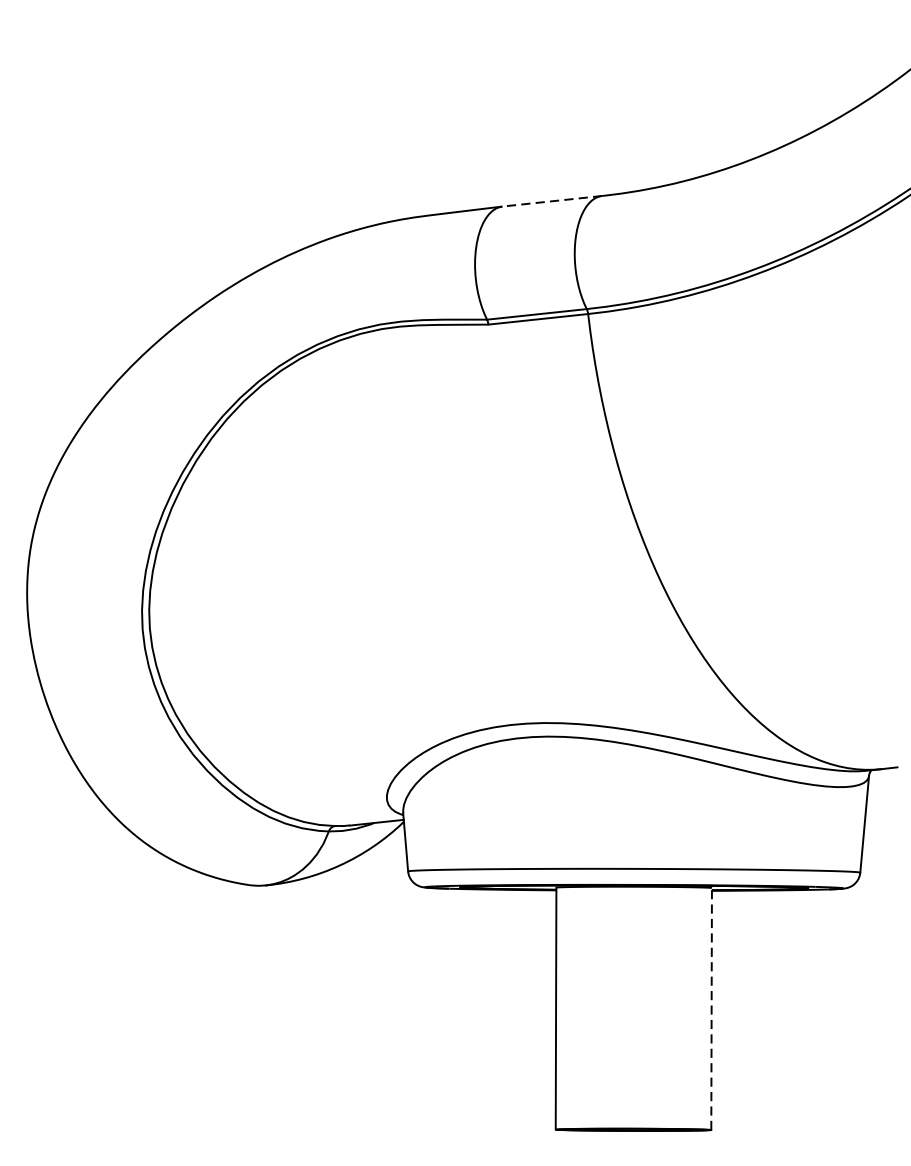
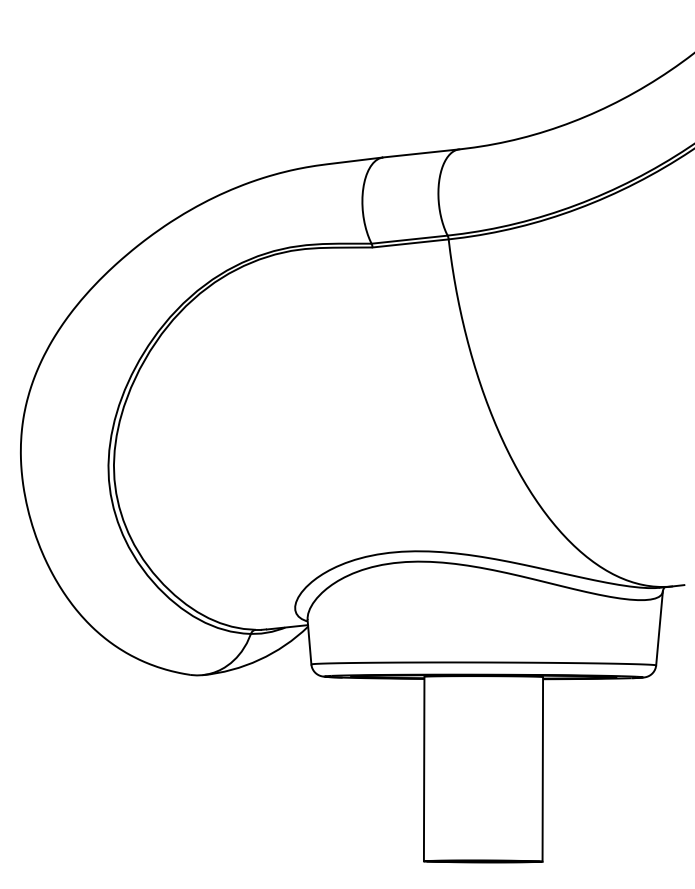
line: (551, 201) -> (420, 153), dashed -> solid
line: (711, 1007) -> (542, 768), dashed -> solid

